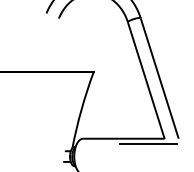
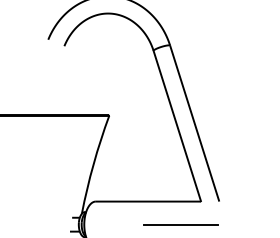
line: (148, 144) -> (180, 224), moved

